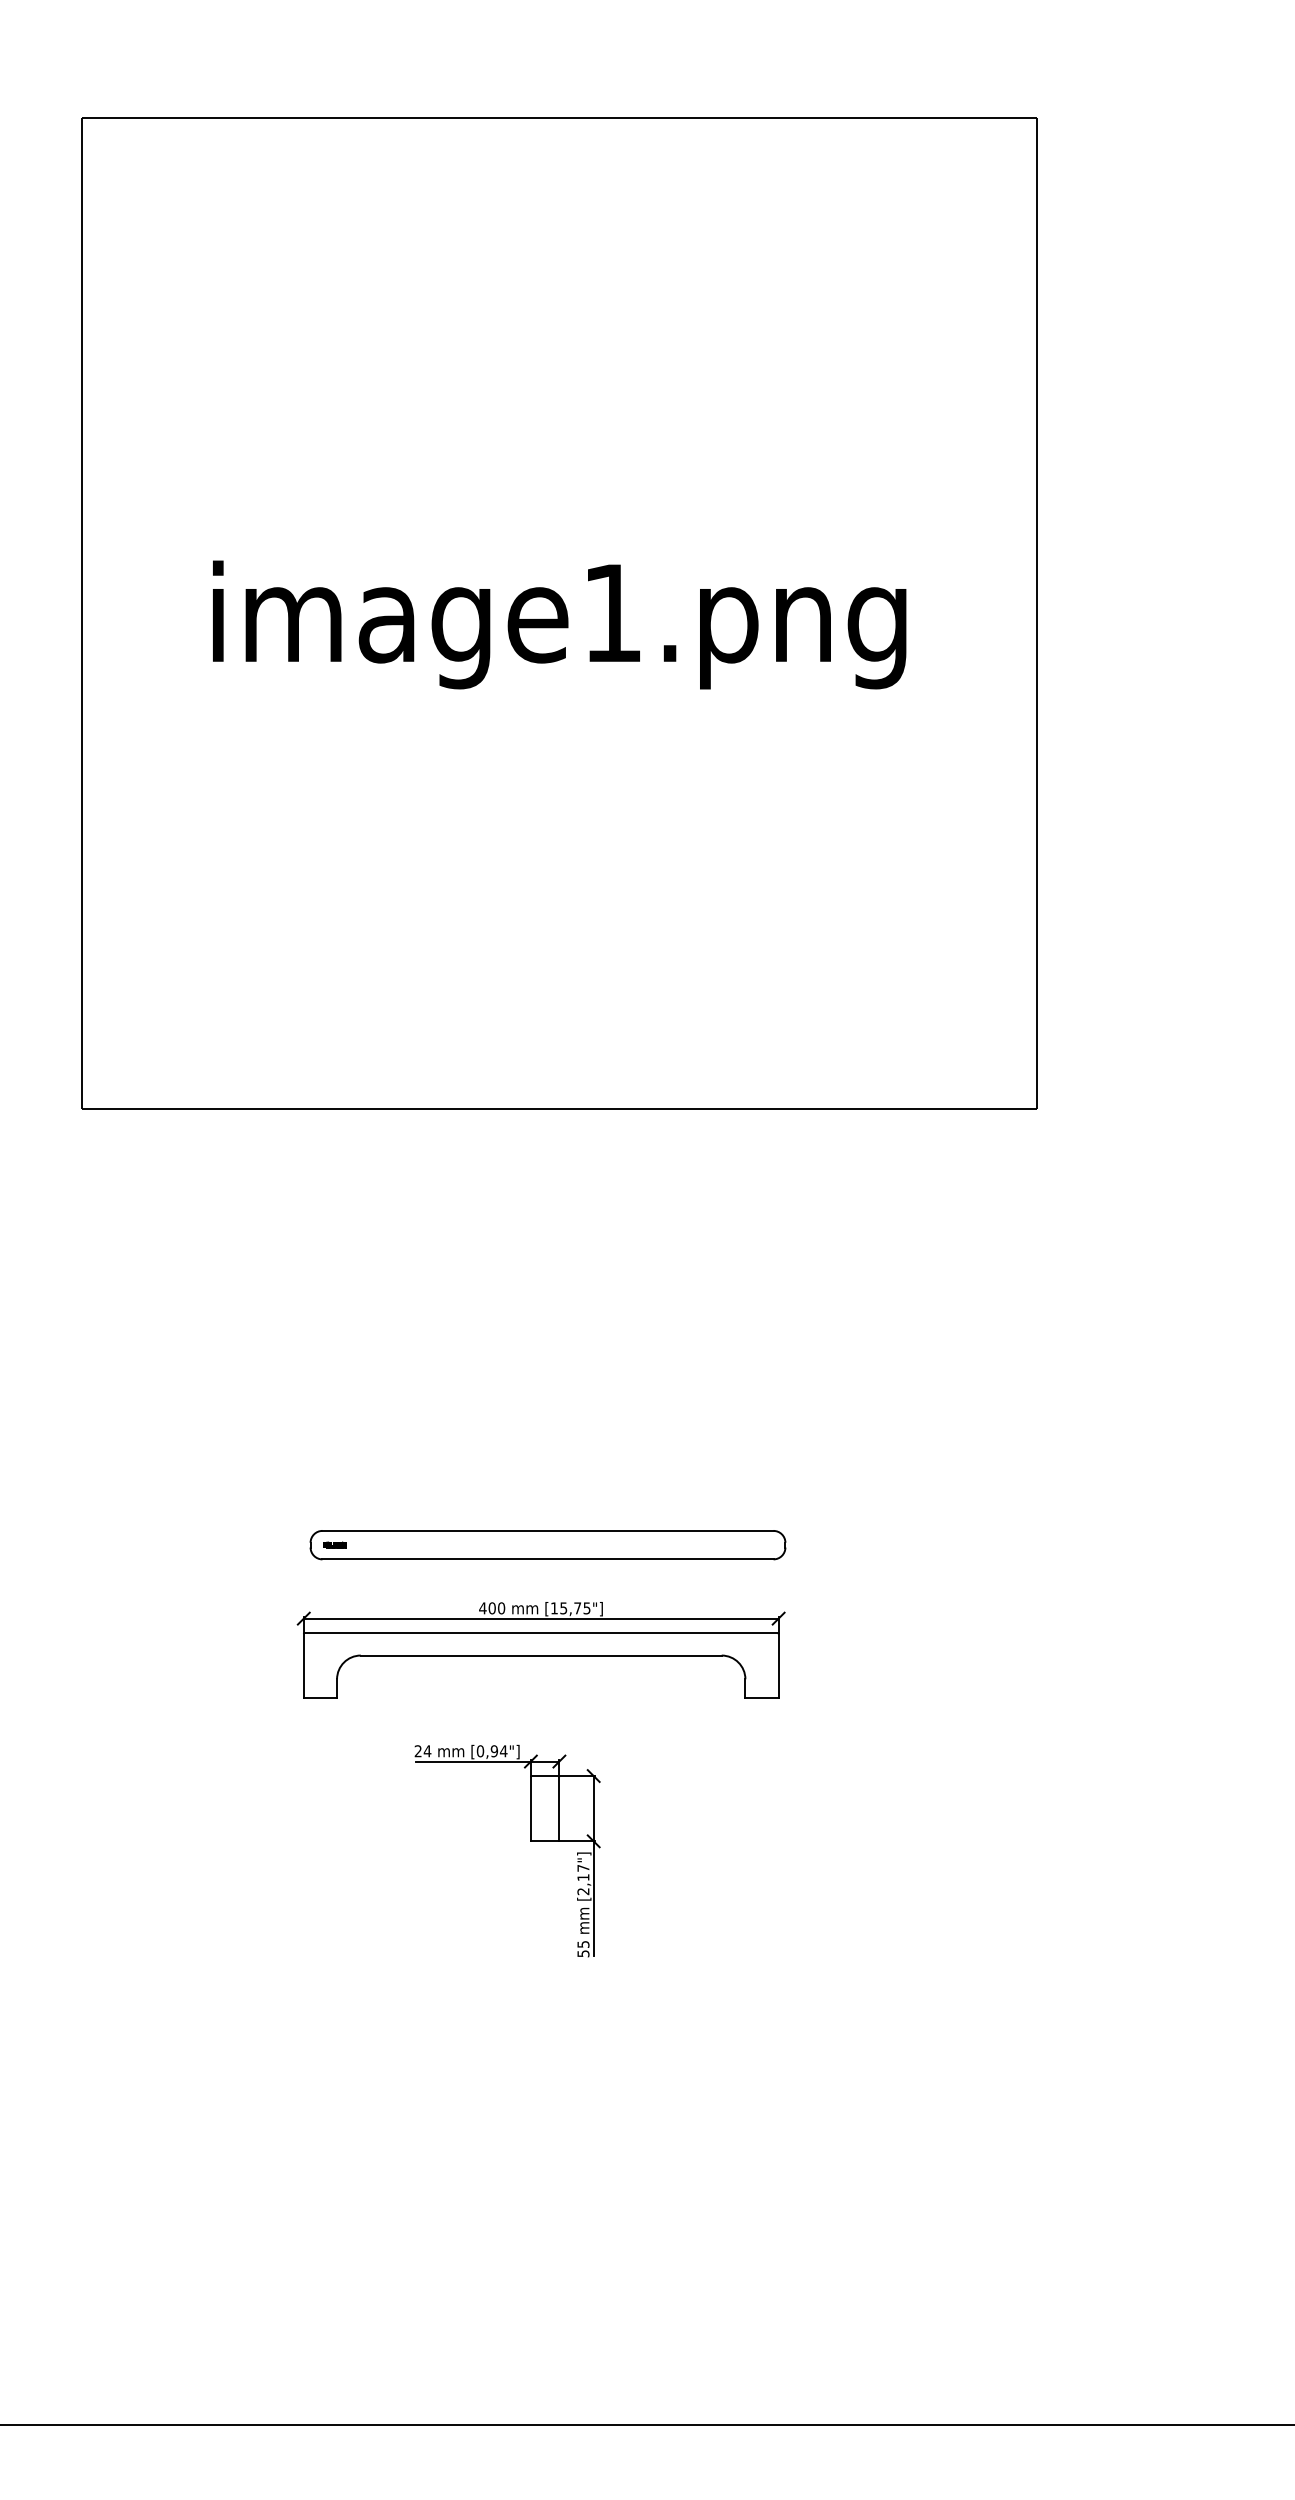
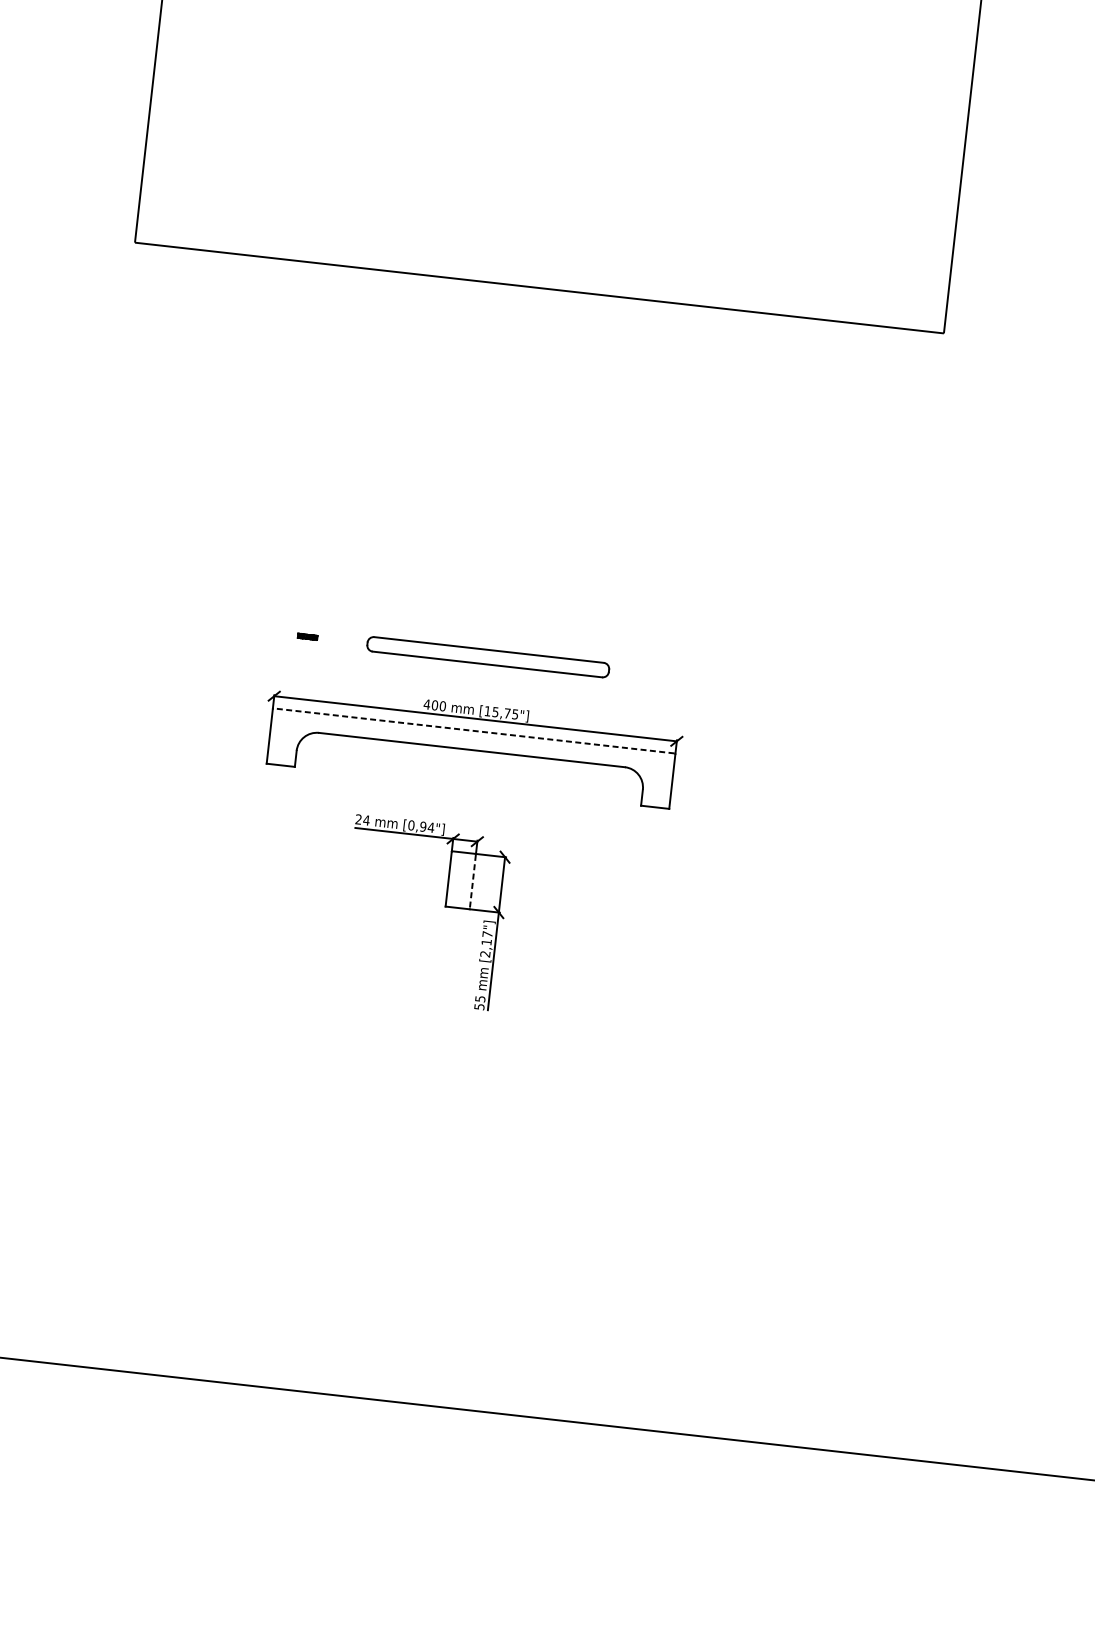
part: (547, 1545) -> (487, 657), size x0.6
line: (540, 1633) -> (473, 731), solid -> dashed
line: (559, 1809) -> (472, 882), solid -> dashed

